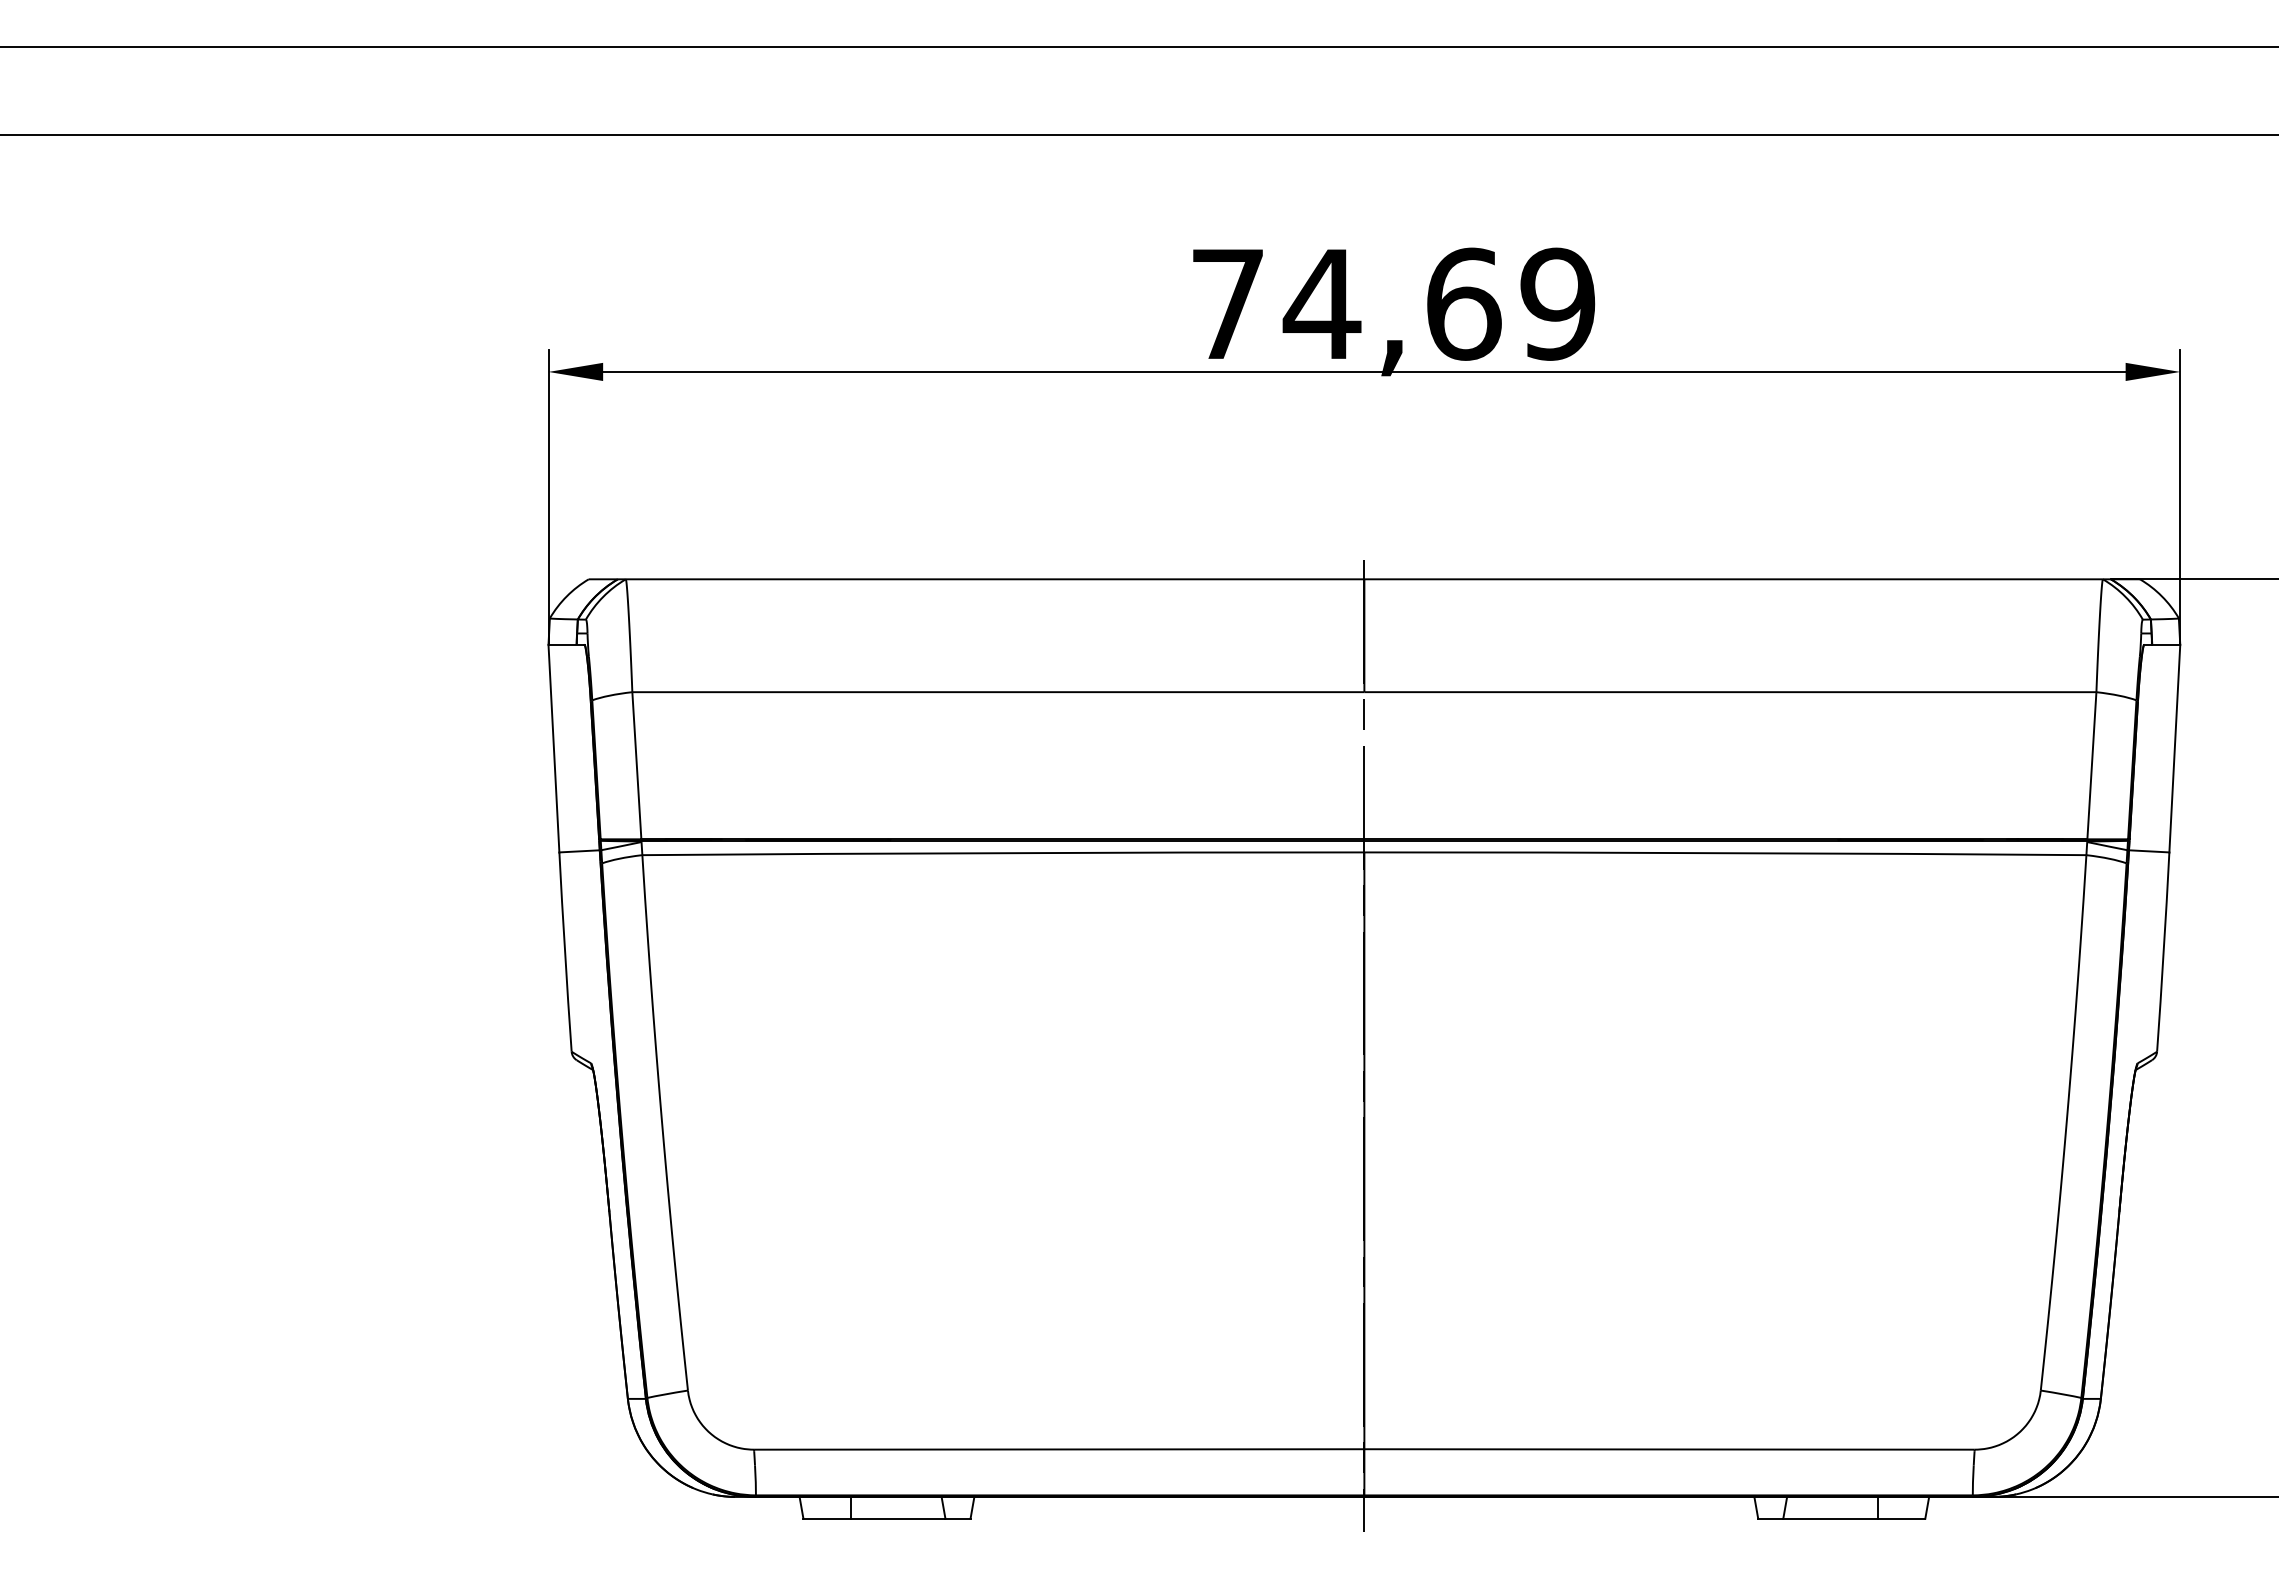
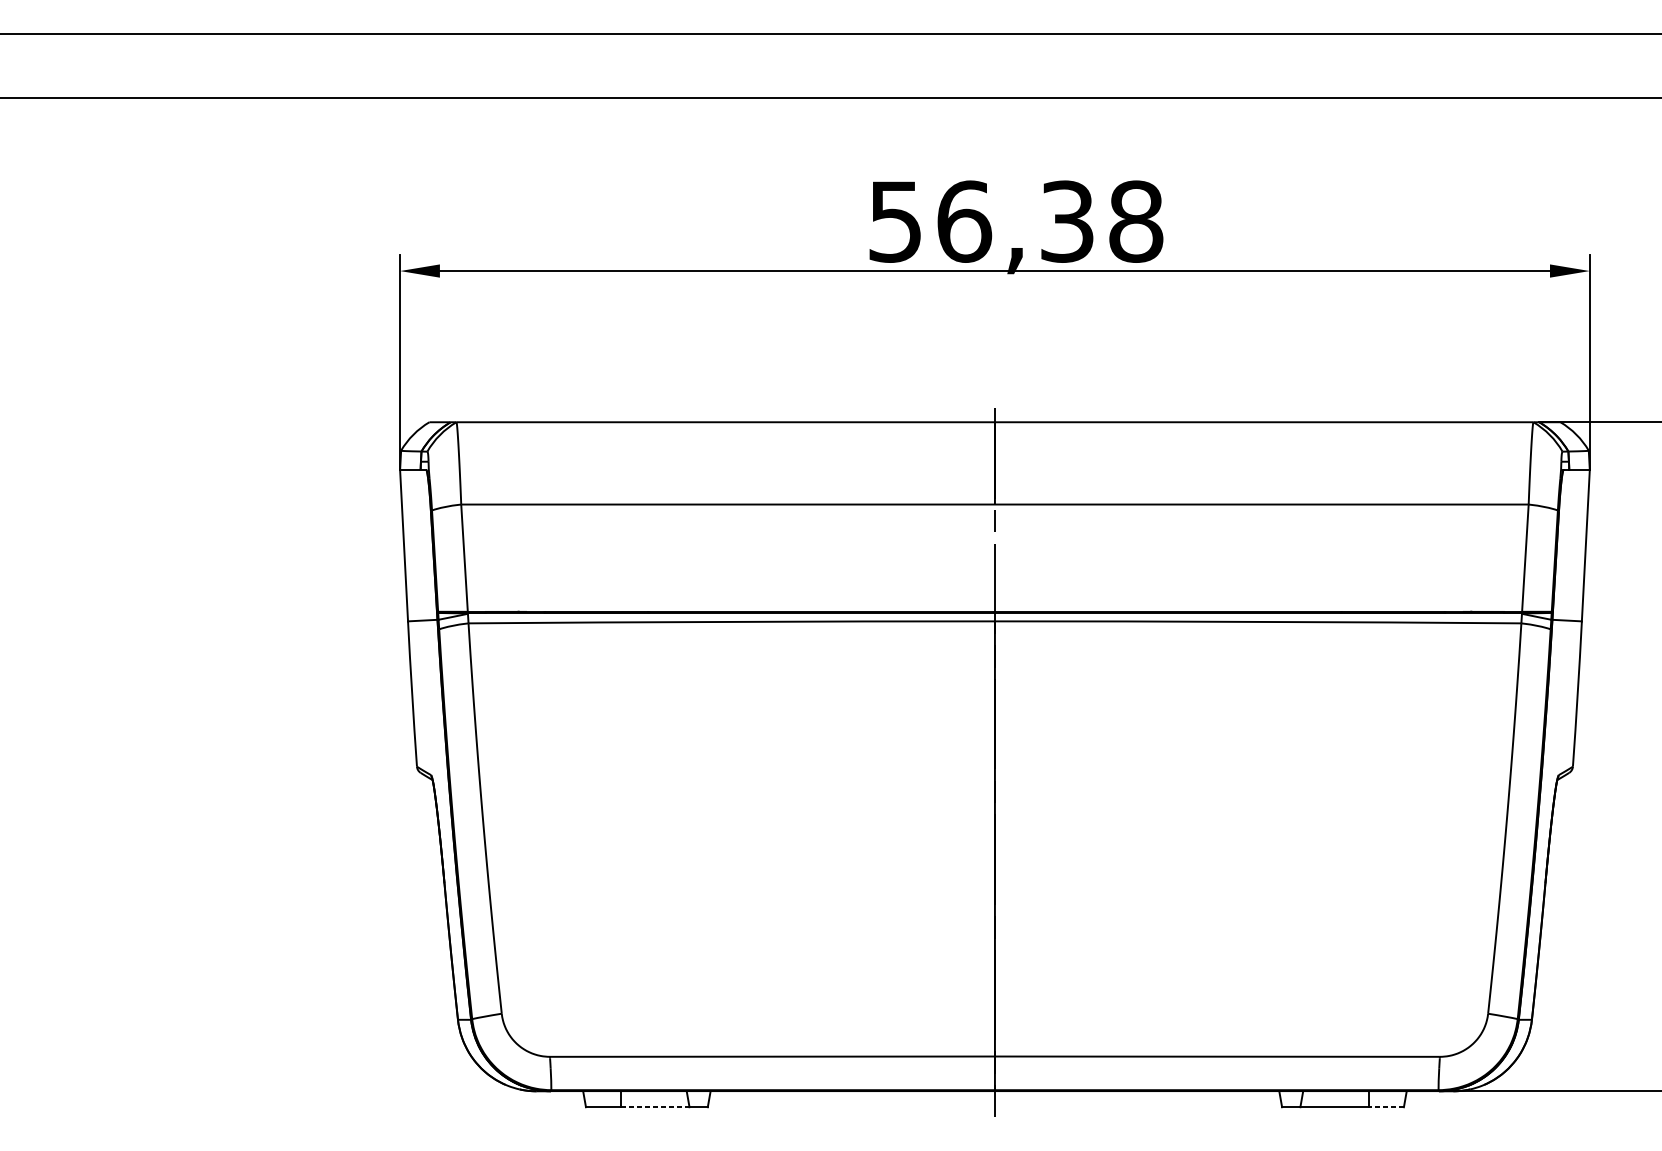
text: (1393, 303) -> (1016, 221), 74,69 -> 56,38
line: (898, 1518) -> (655, 1107), solid -> dashed
line: (1901, 1518) -> (1386, 1107), solid -> dashed

